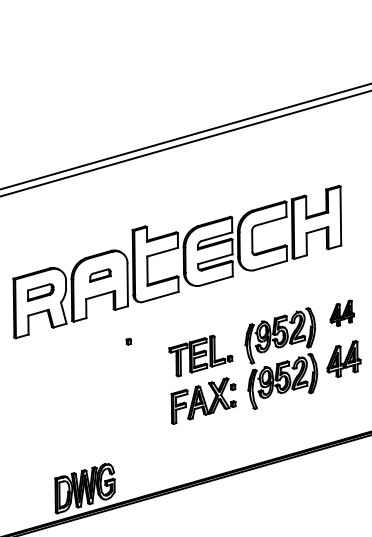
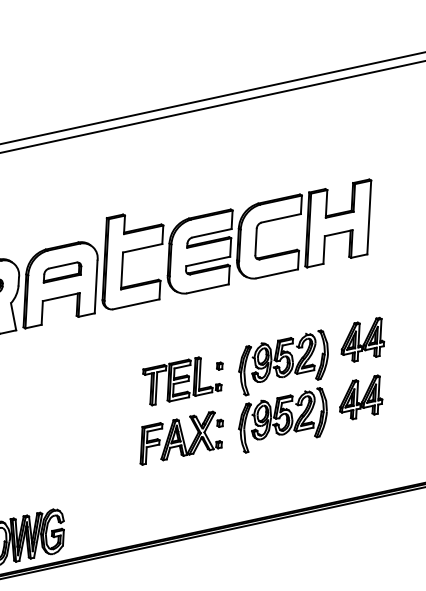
part: (100, 275) -> (62, 272), size x1.43
part: (341, 313) -> (362, 339), size x1.43
part: (128, 341) -> (219, 365), moved

